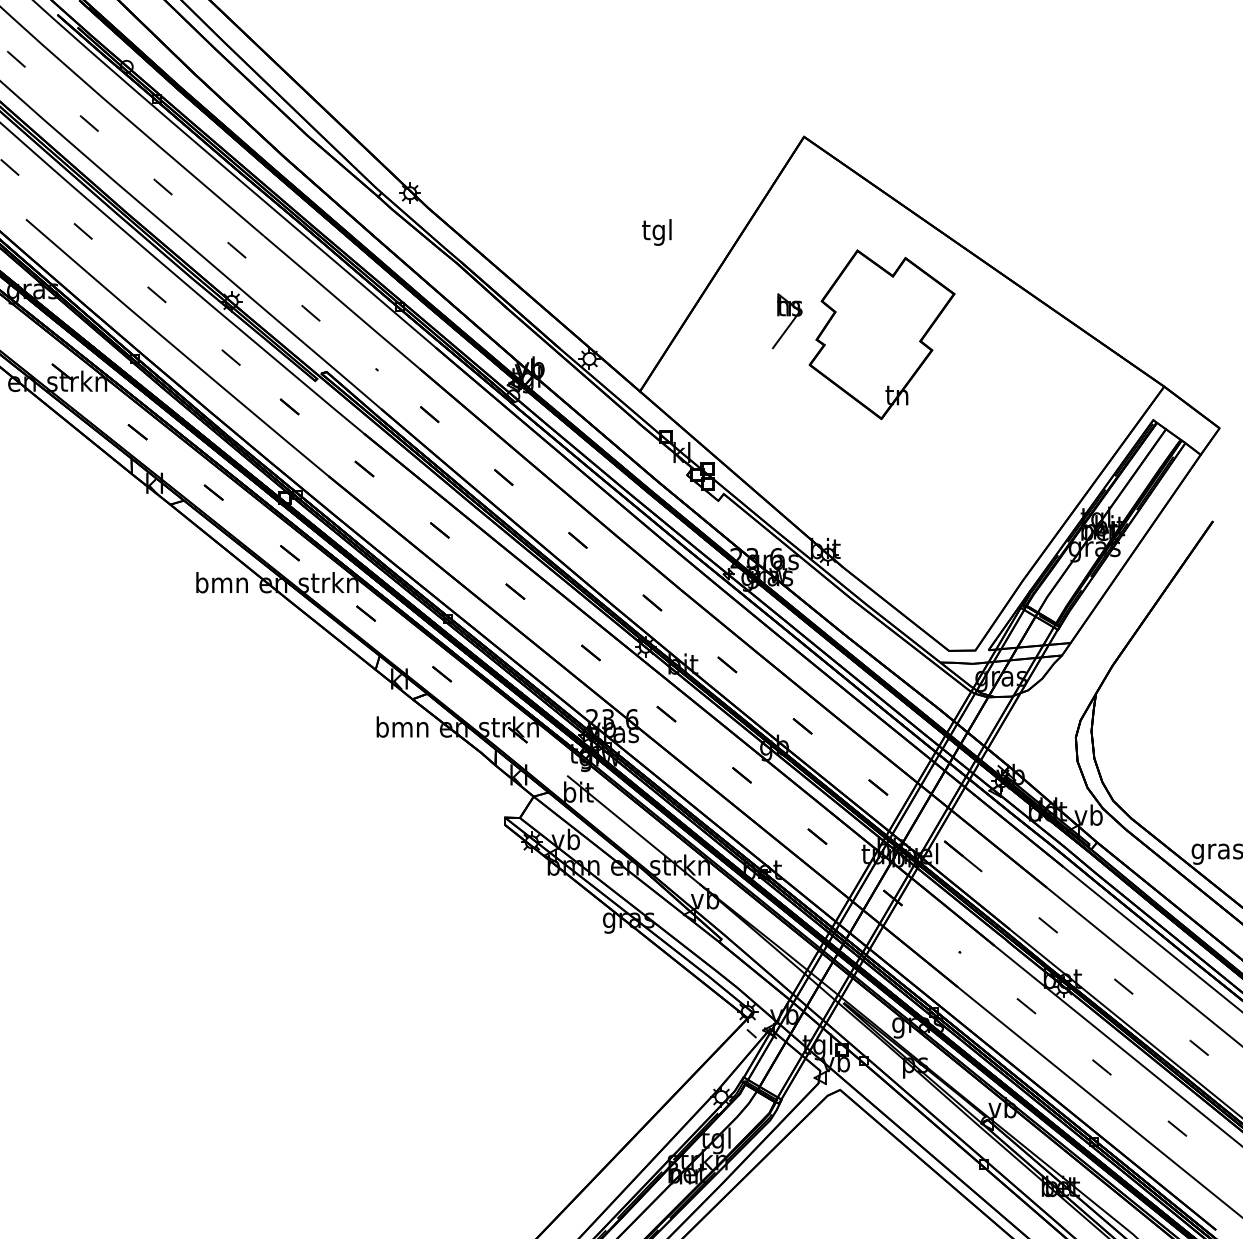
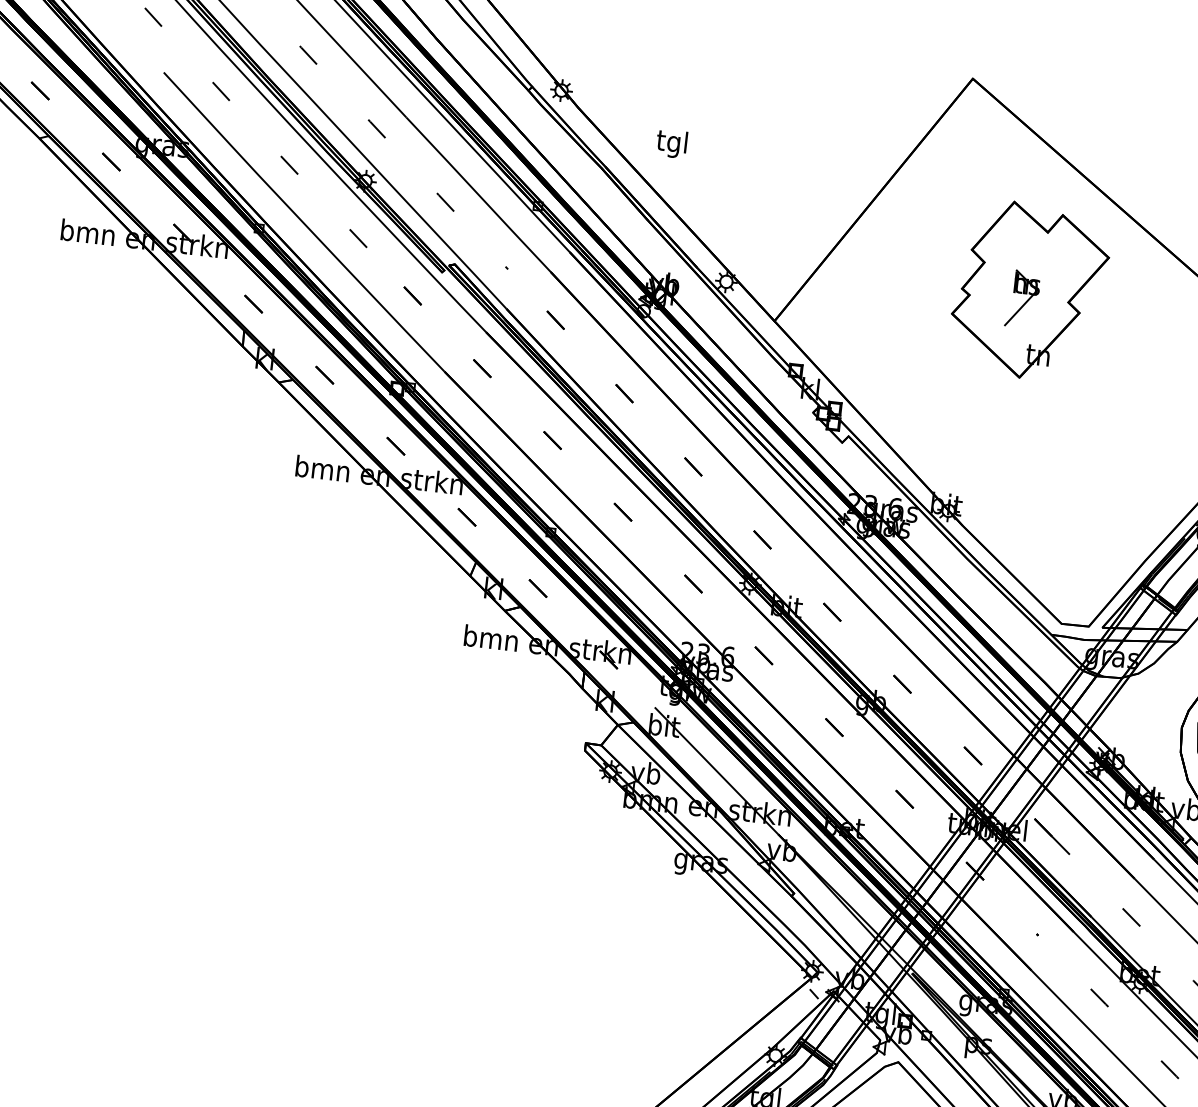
text: (656, 232) -> (671, 143), moved
part: (786, 321) -> (1022, 299), moved

